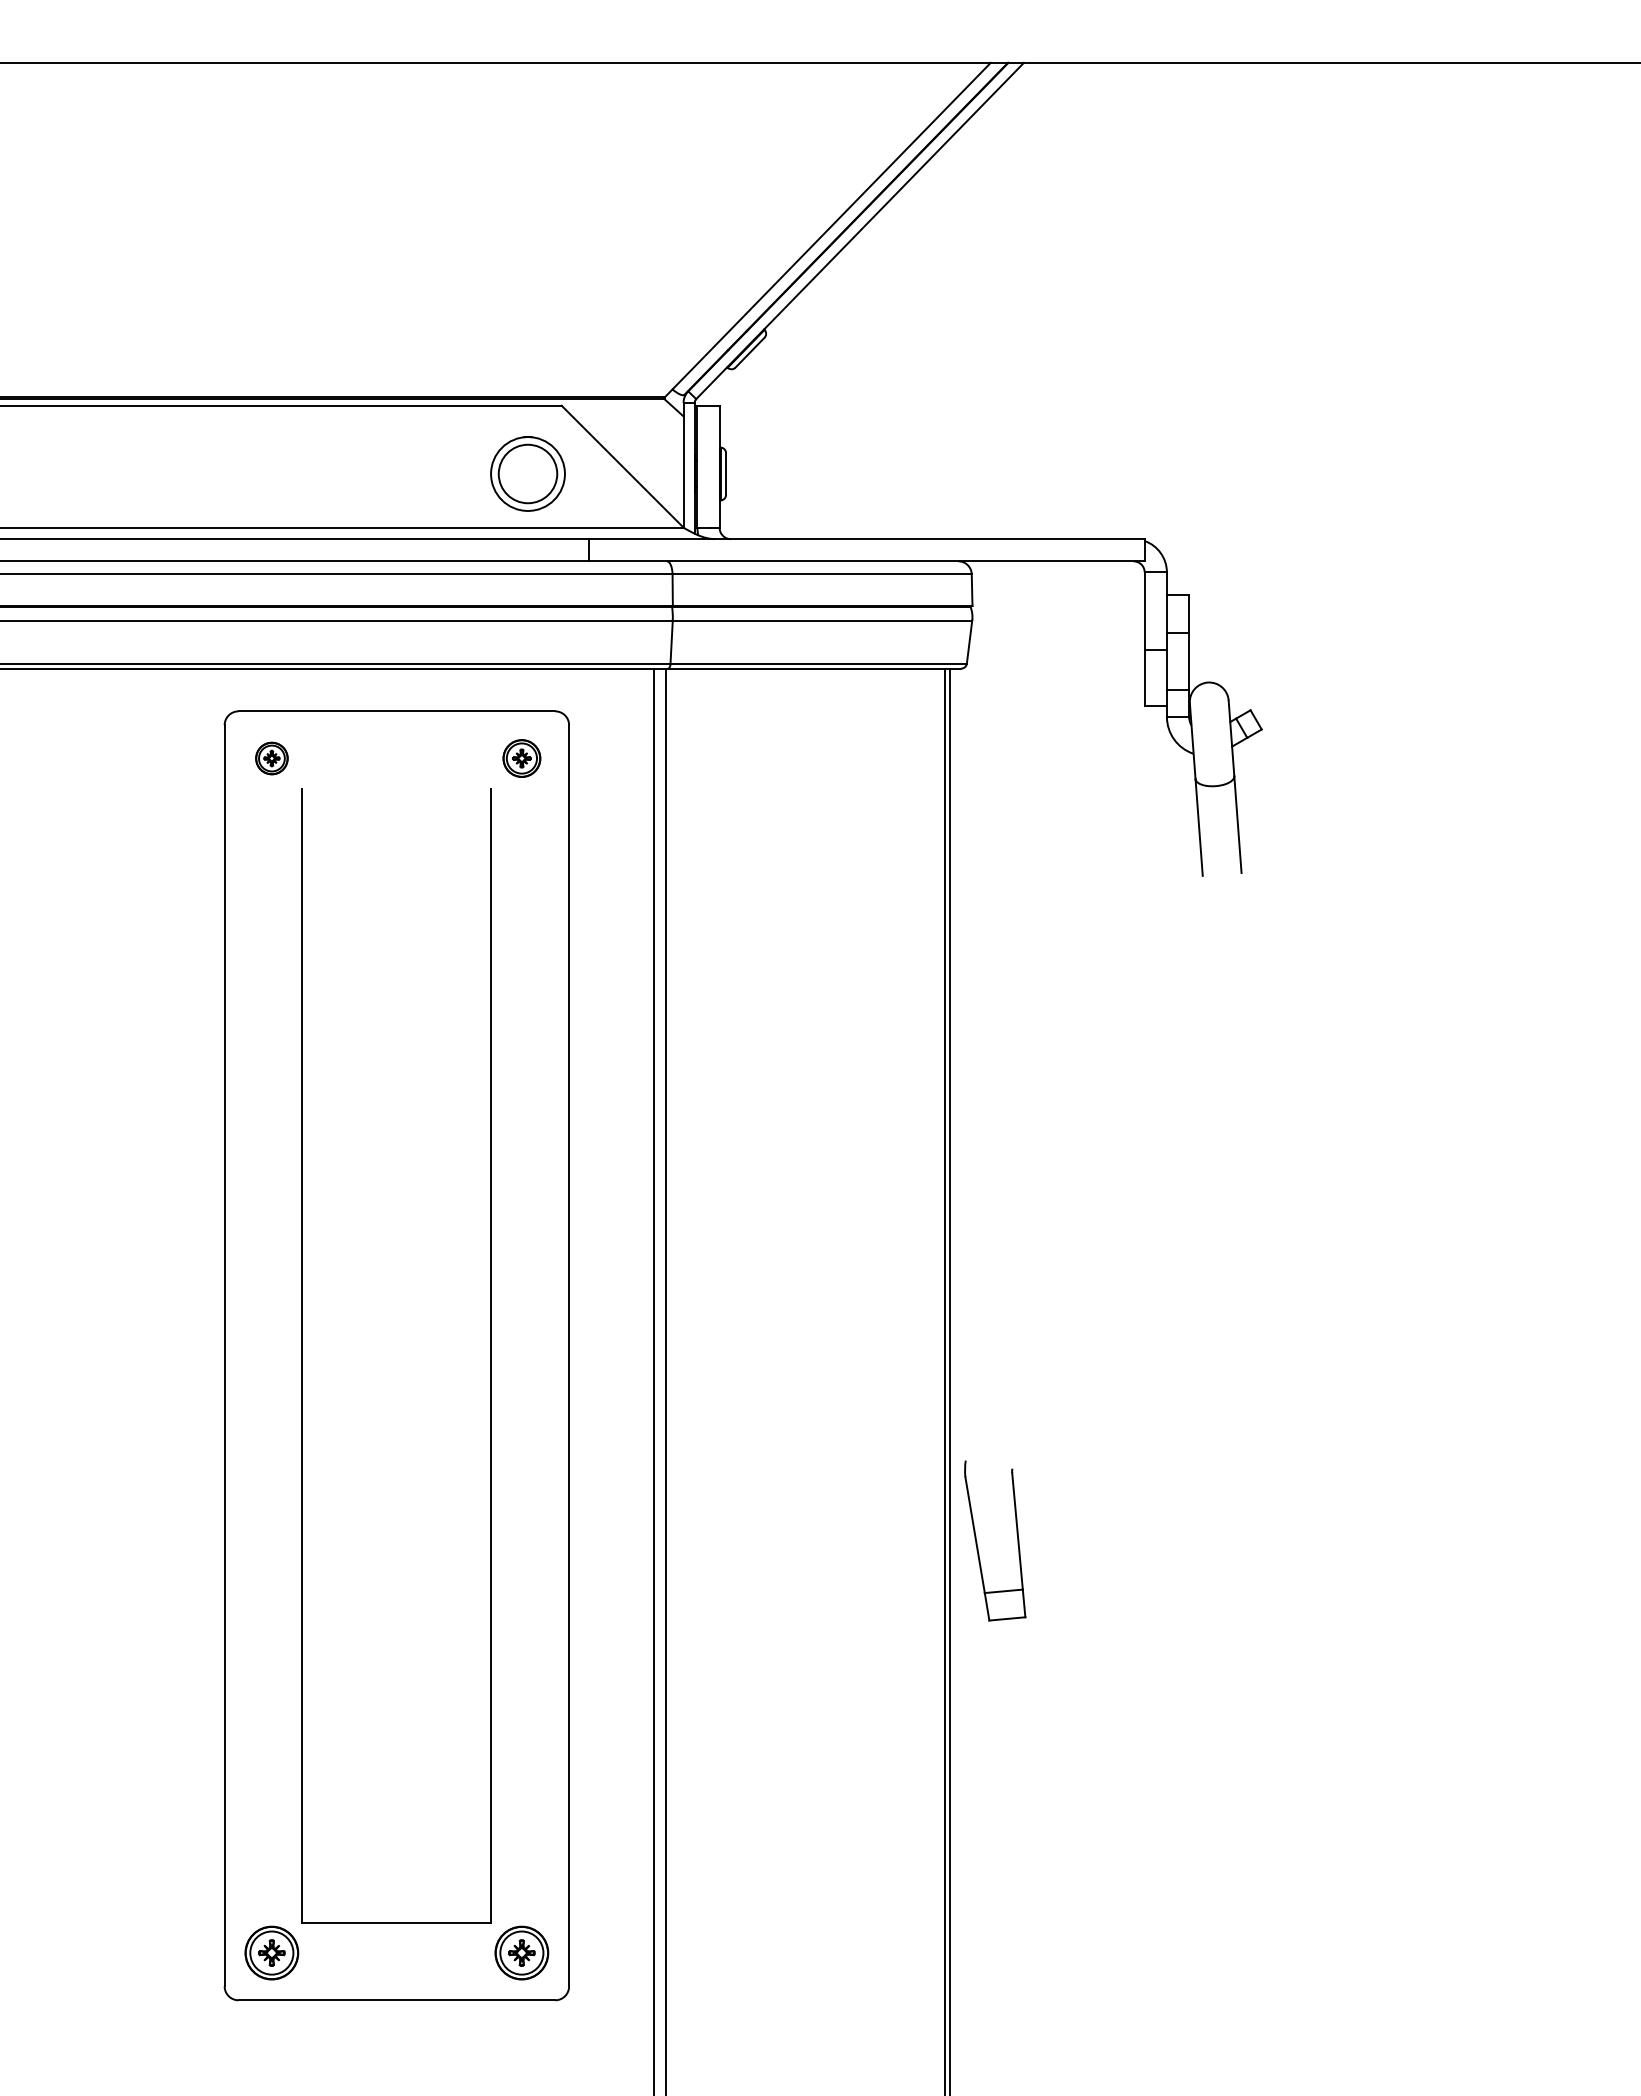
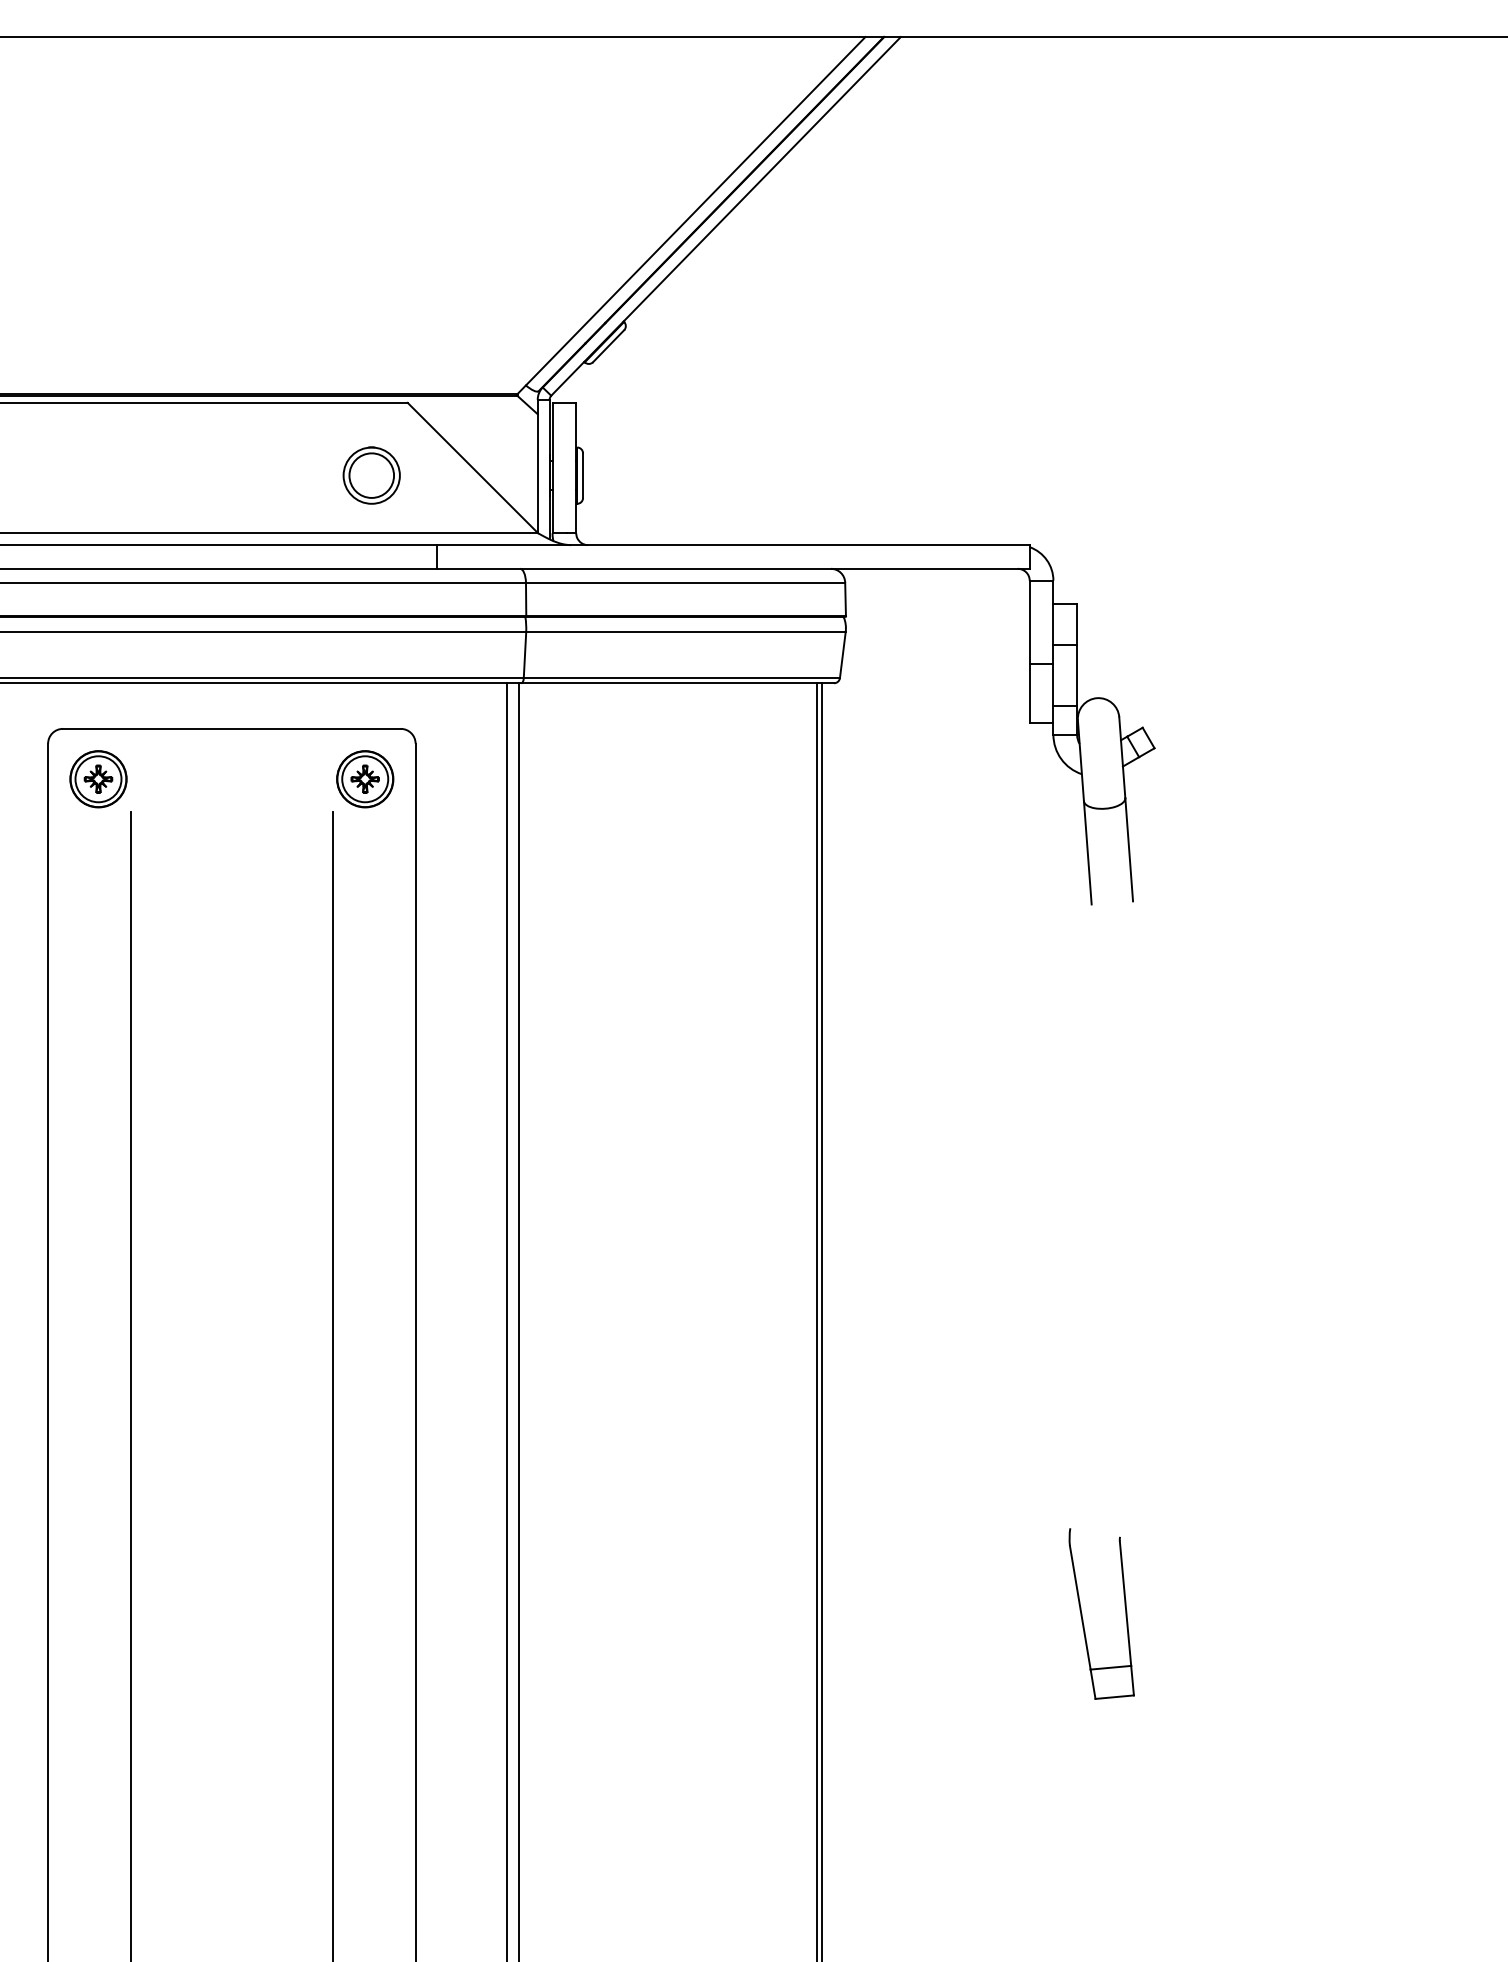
part: (527, 473) -> (371, 475), size x0.71
part: (271, 758) -> (98, 779), size x1.67
part: (521, 758) -> (364, 779), size x1.43
part: (977, 1541) -> (1082, 1614), moved

